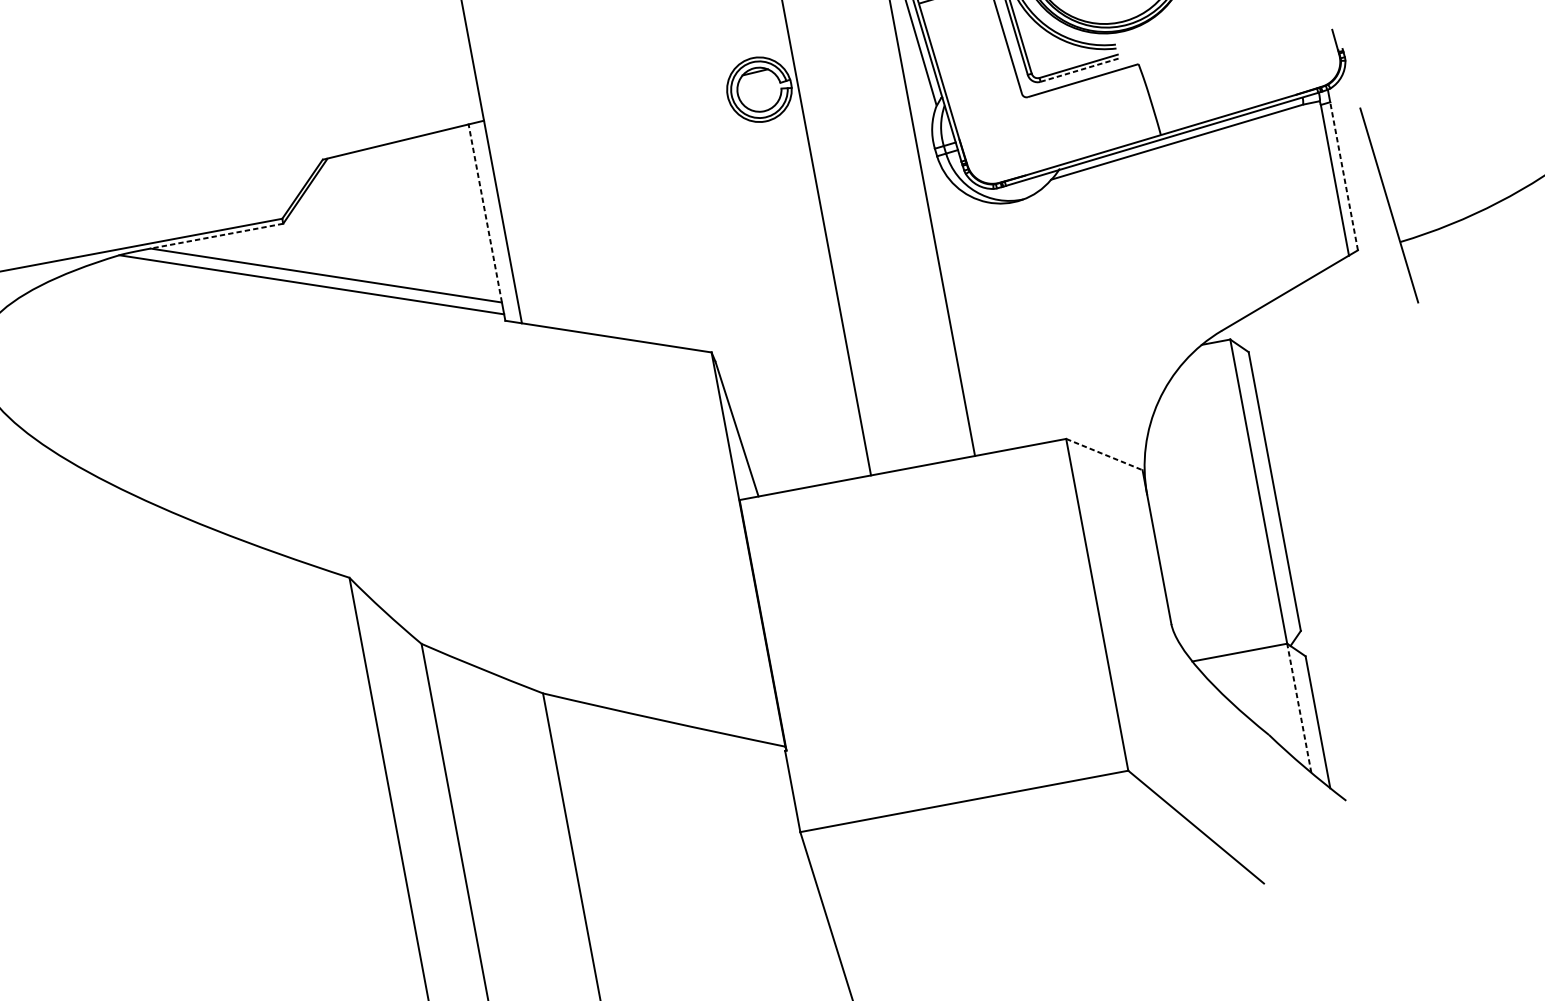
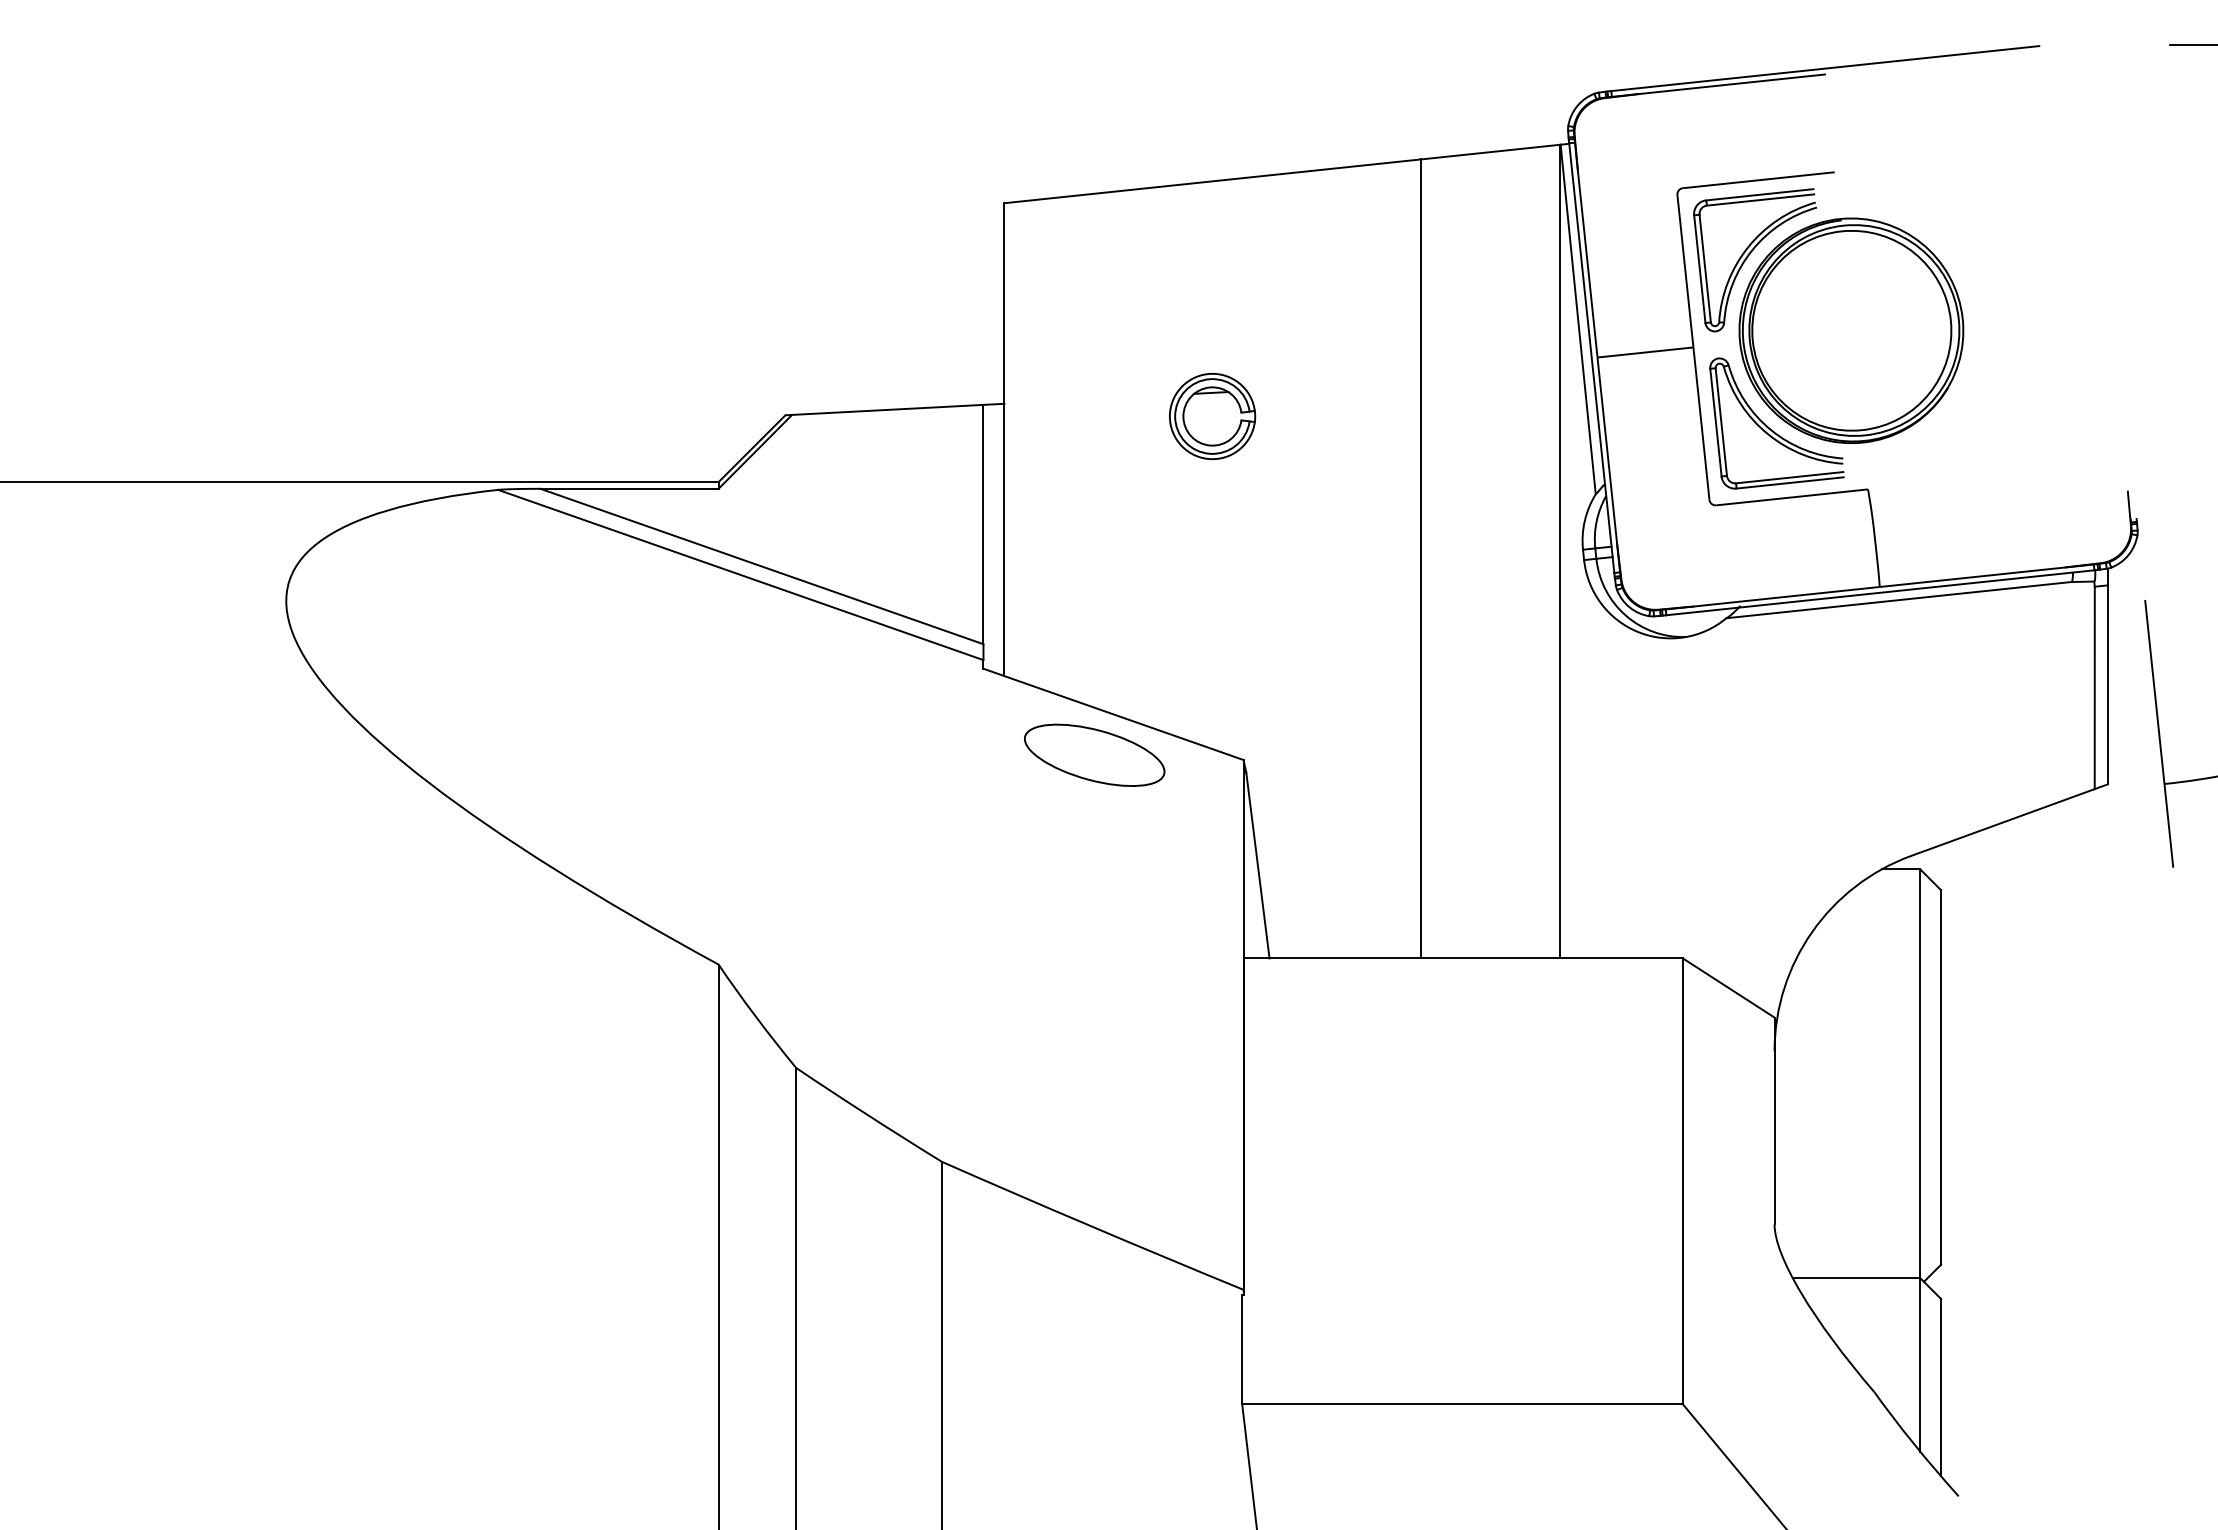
line: (1079, 69) -> (1790, 482), dashed -> solid
part: (759, 89) -> (1212, 416), moved
line: (1343, 175) -> (2107, 684), dashed -> solid
line: (485, 213) -> (983, 524), dashed -> solid
line: (216, 235) -> (629, 488), dashed -> solid
part: (599, 369) -> (1094, 754), added
line: (1104, 454) -> (1728, 988), dashed -> solid
line: (1299, 707) -> (1920, 1364), dashed -> solid

